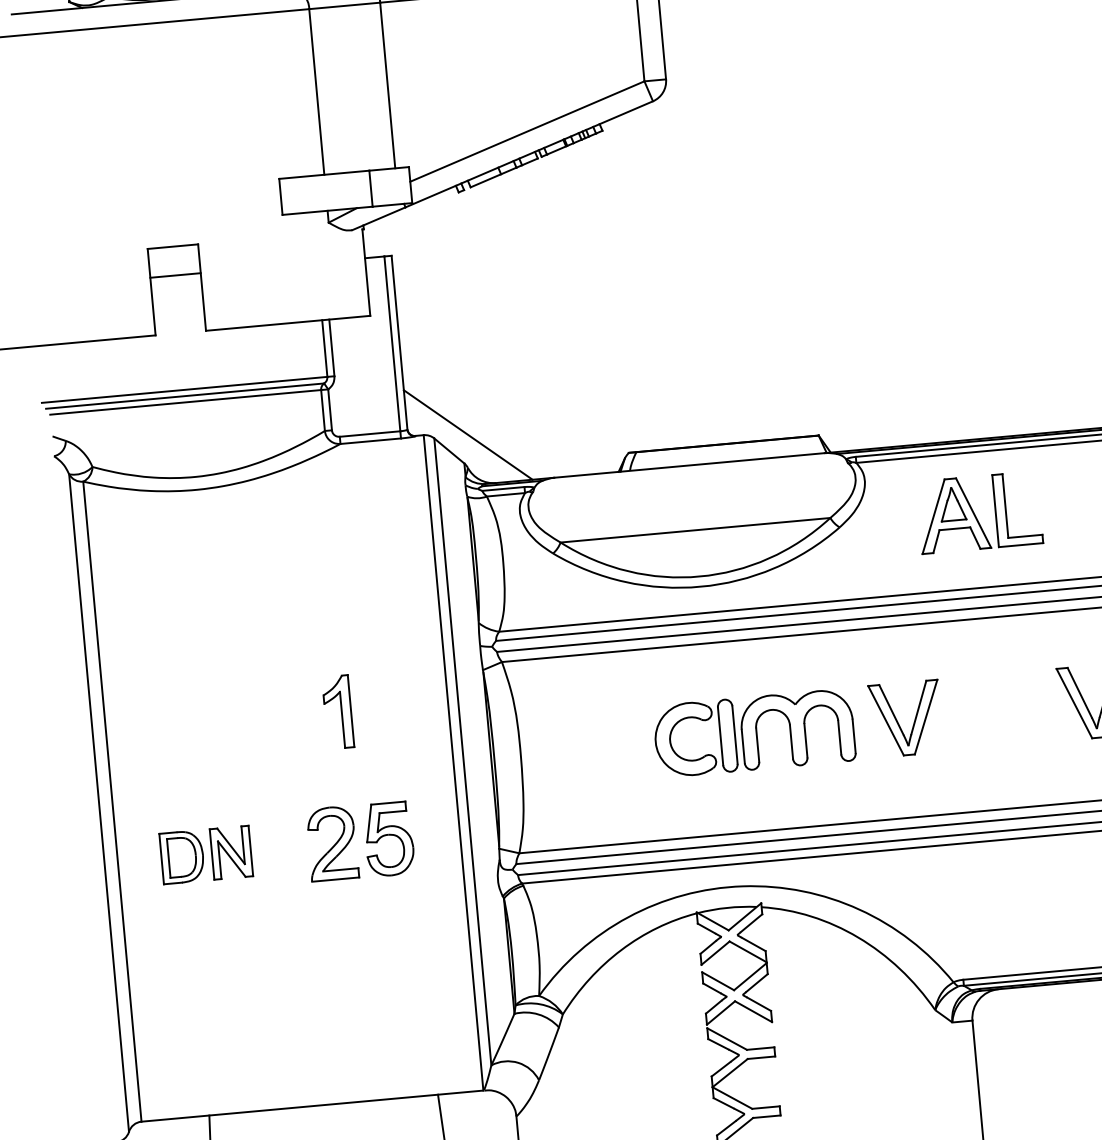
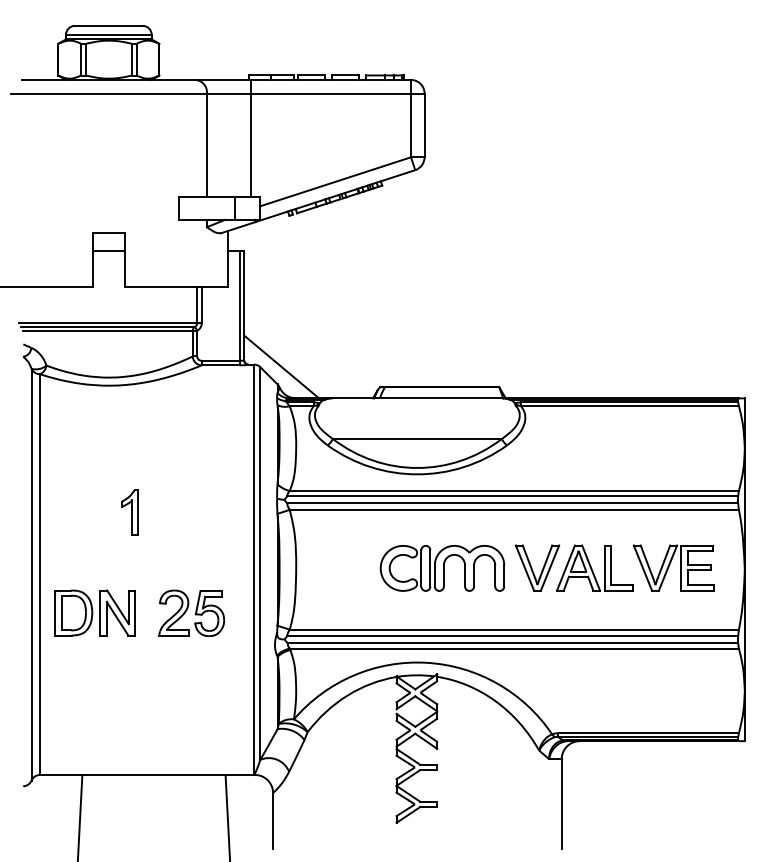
part: (978, 511) -> (594, 567), moved
part: (337, 711) -> (129, 512), moved
part: (205, 854) -> (94, 612), size x1.43

